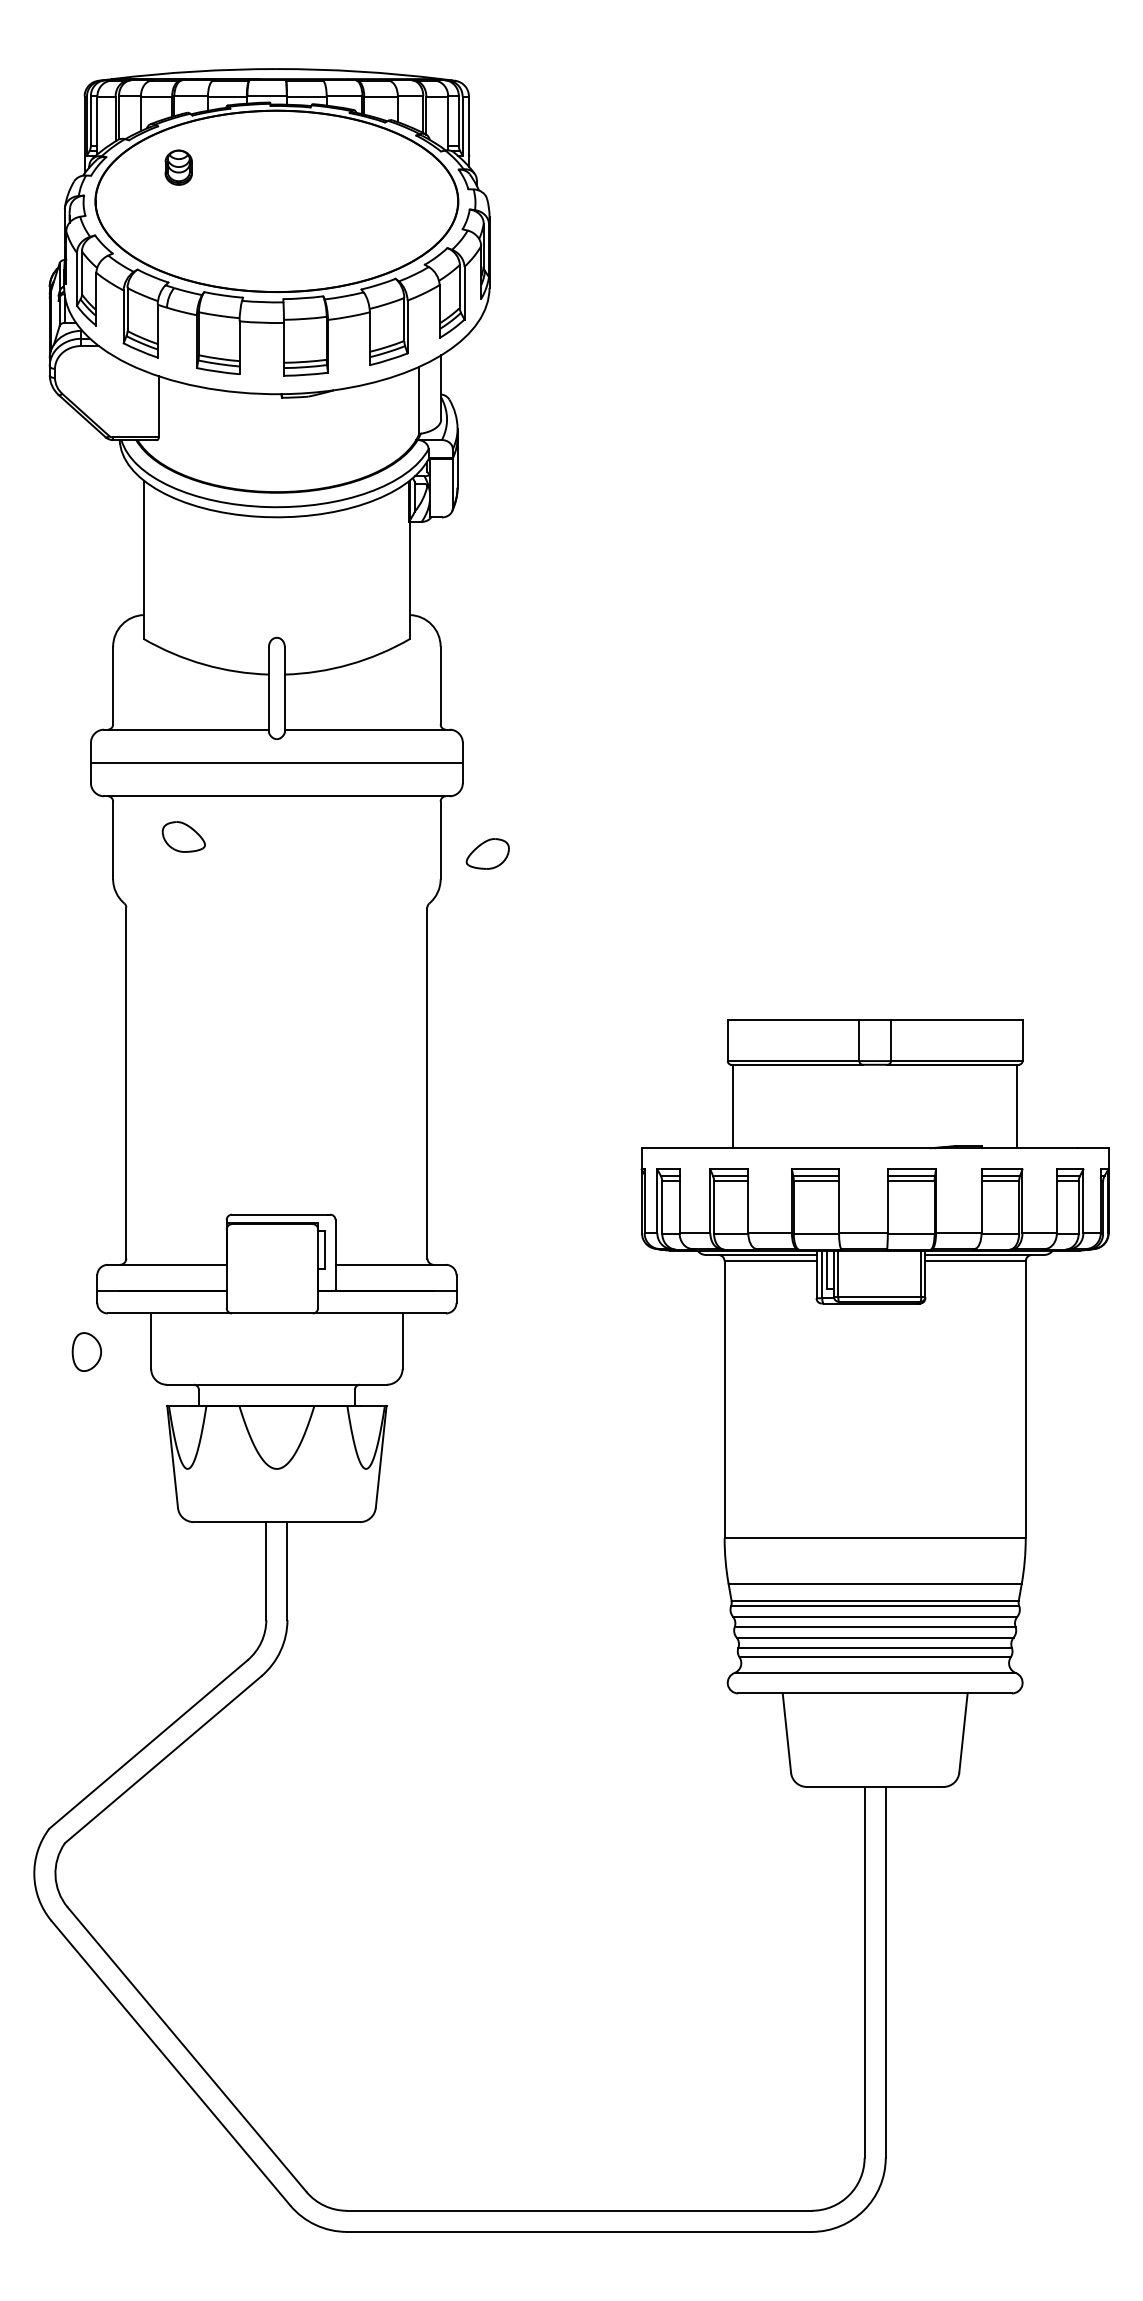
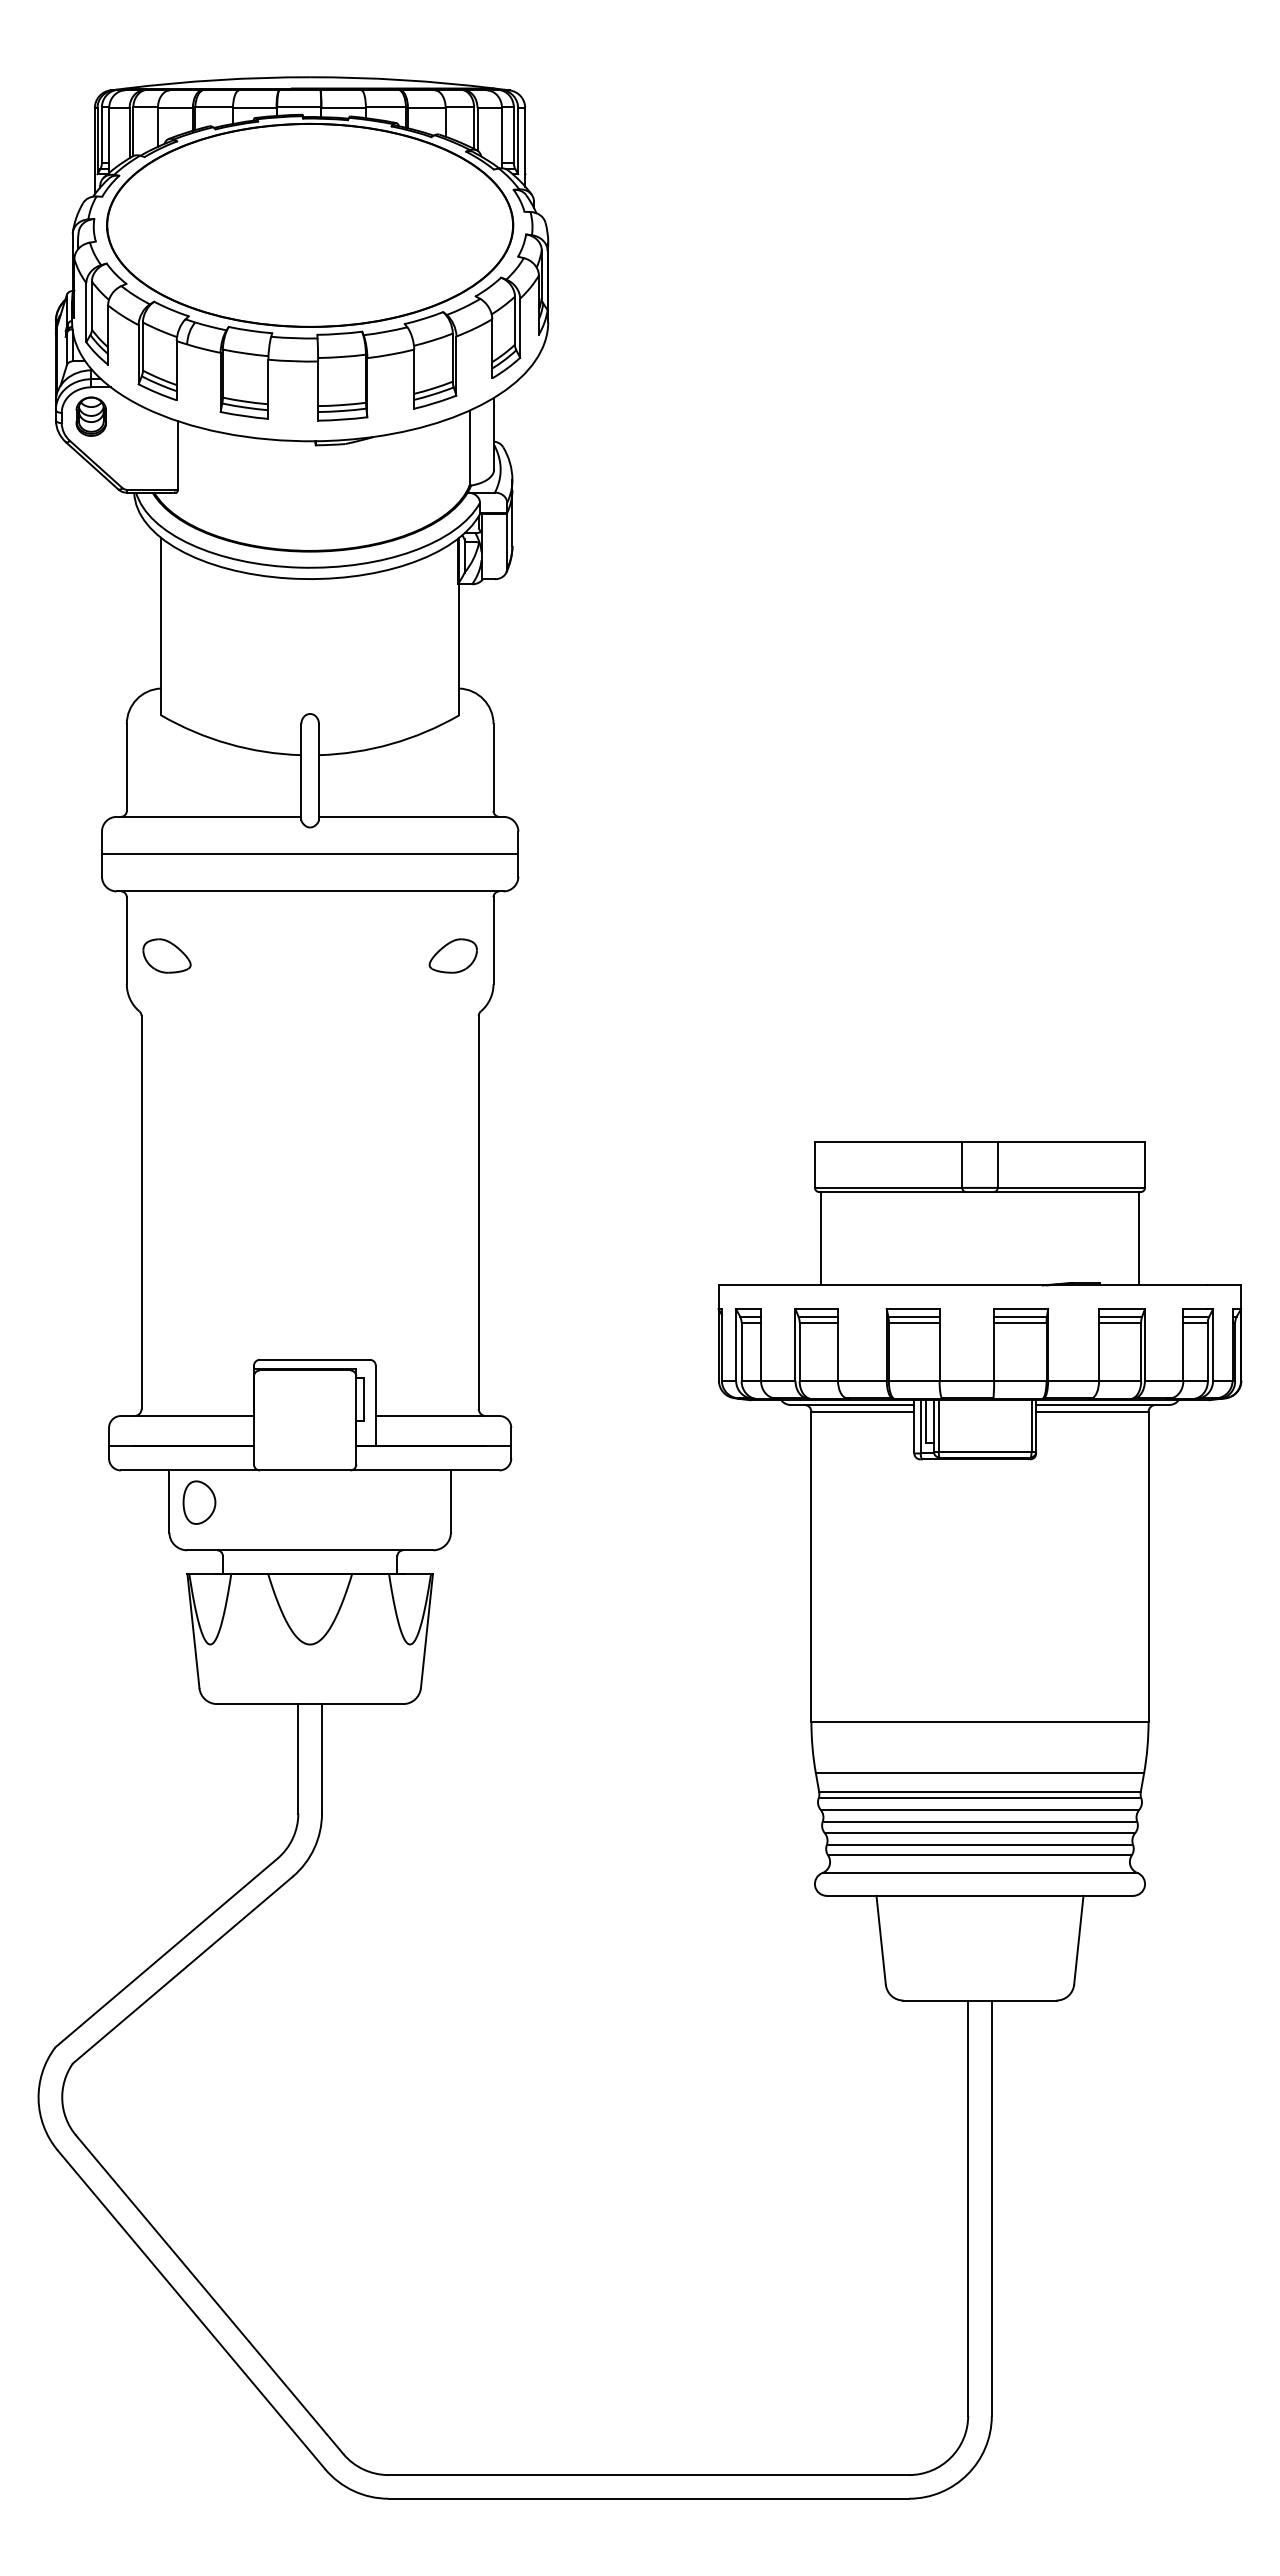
part: (178, 167) -> (90, 416), moved
part: (183, 836) -> (166, 955), moved
part: (487, 853) -> (452, 955), moved
part: (86, 1351) -> (199, 1502), moved

